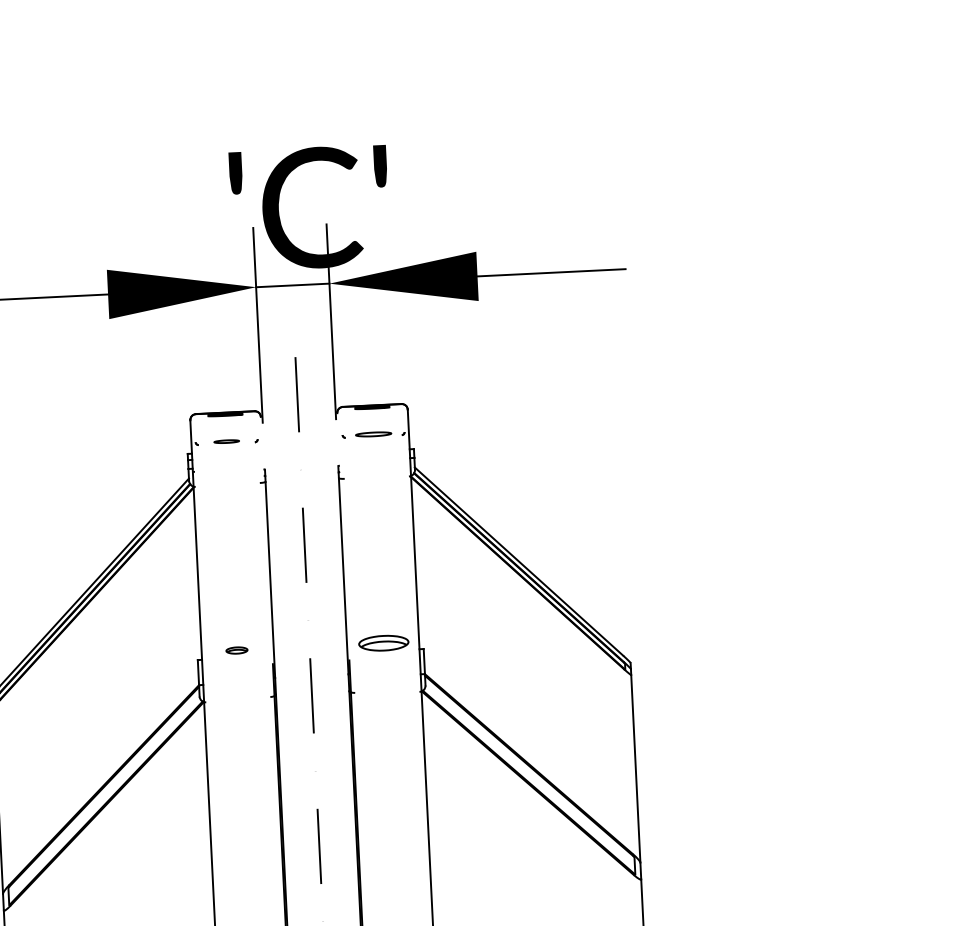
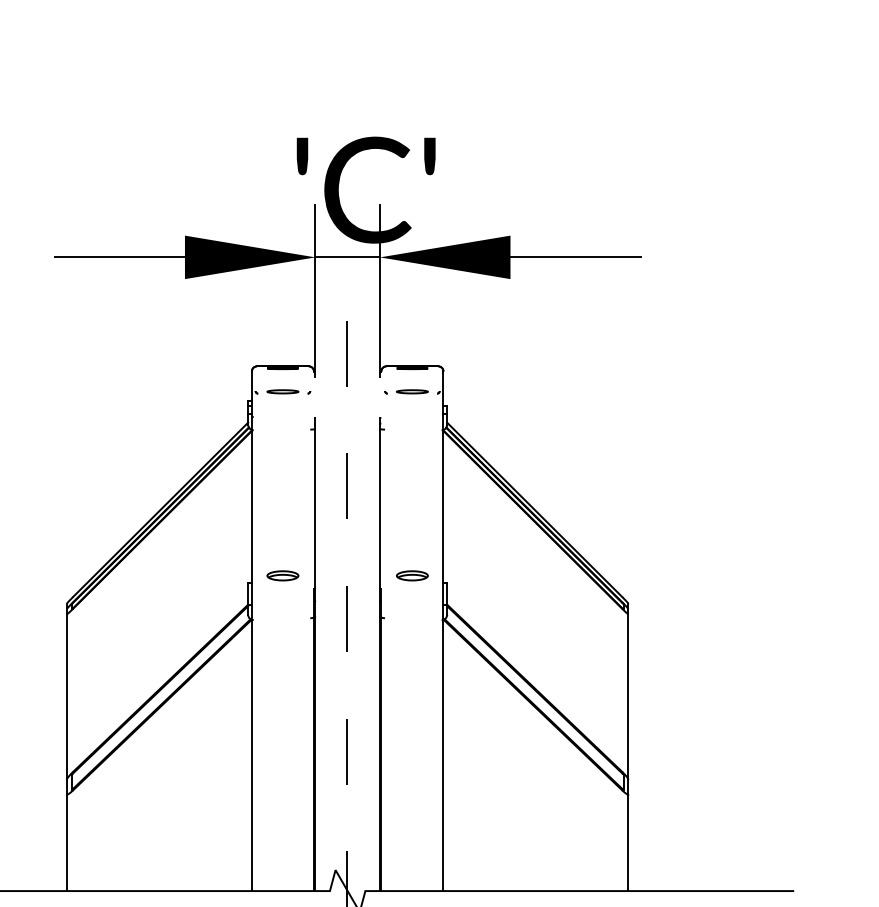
part: (226, 441) -> (282, 391), size x1.43
part: (383, 642) -> (412, 575), size x0.71
part: (236, 650) -> (282, 575), size x1.67

